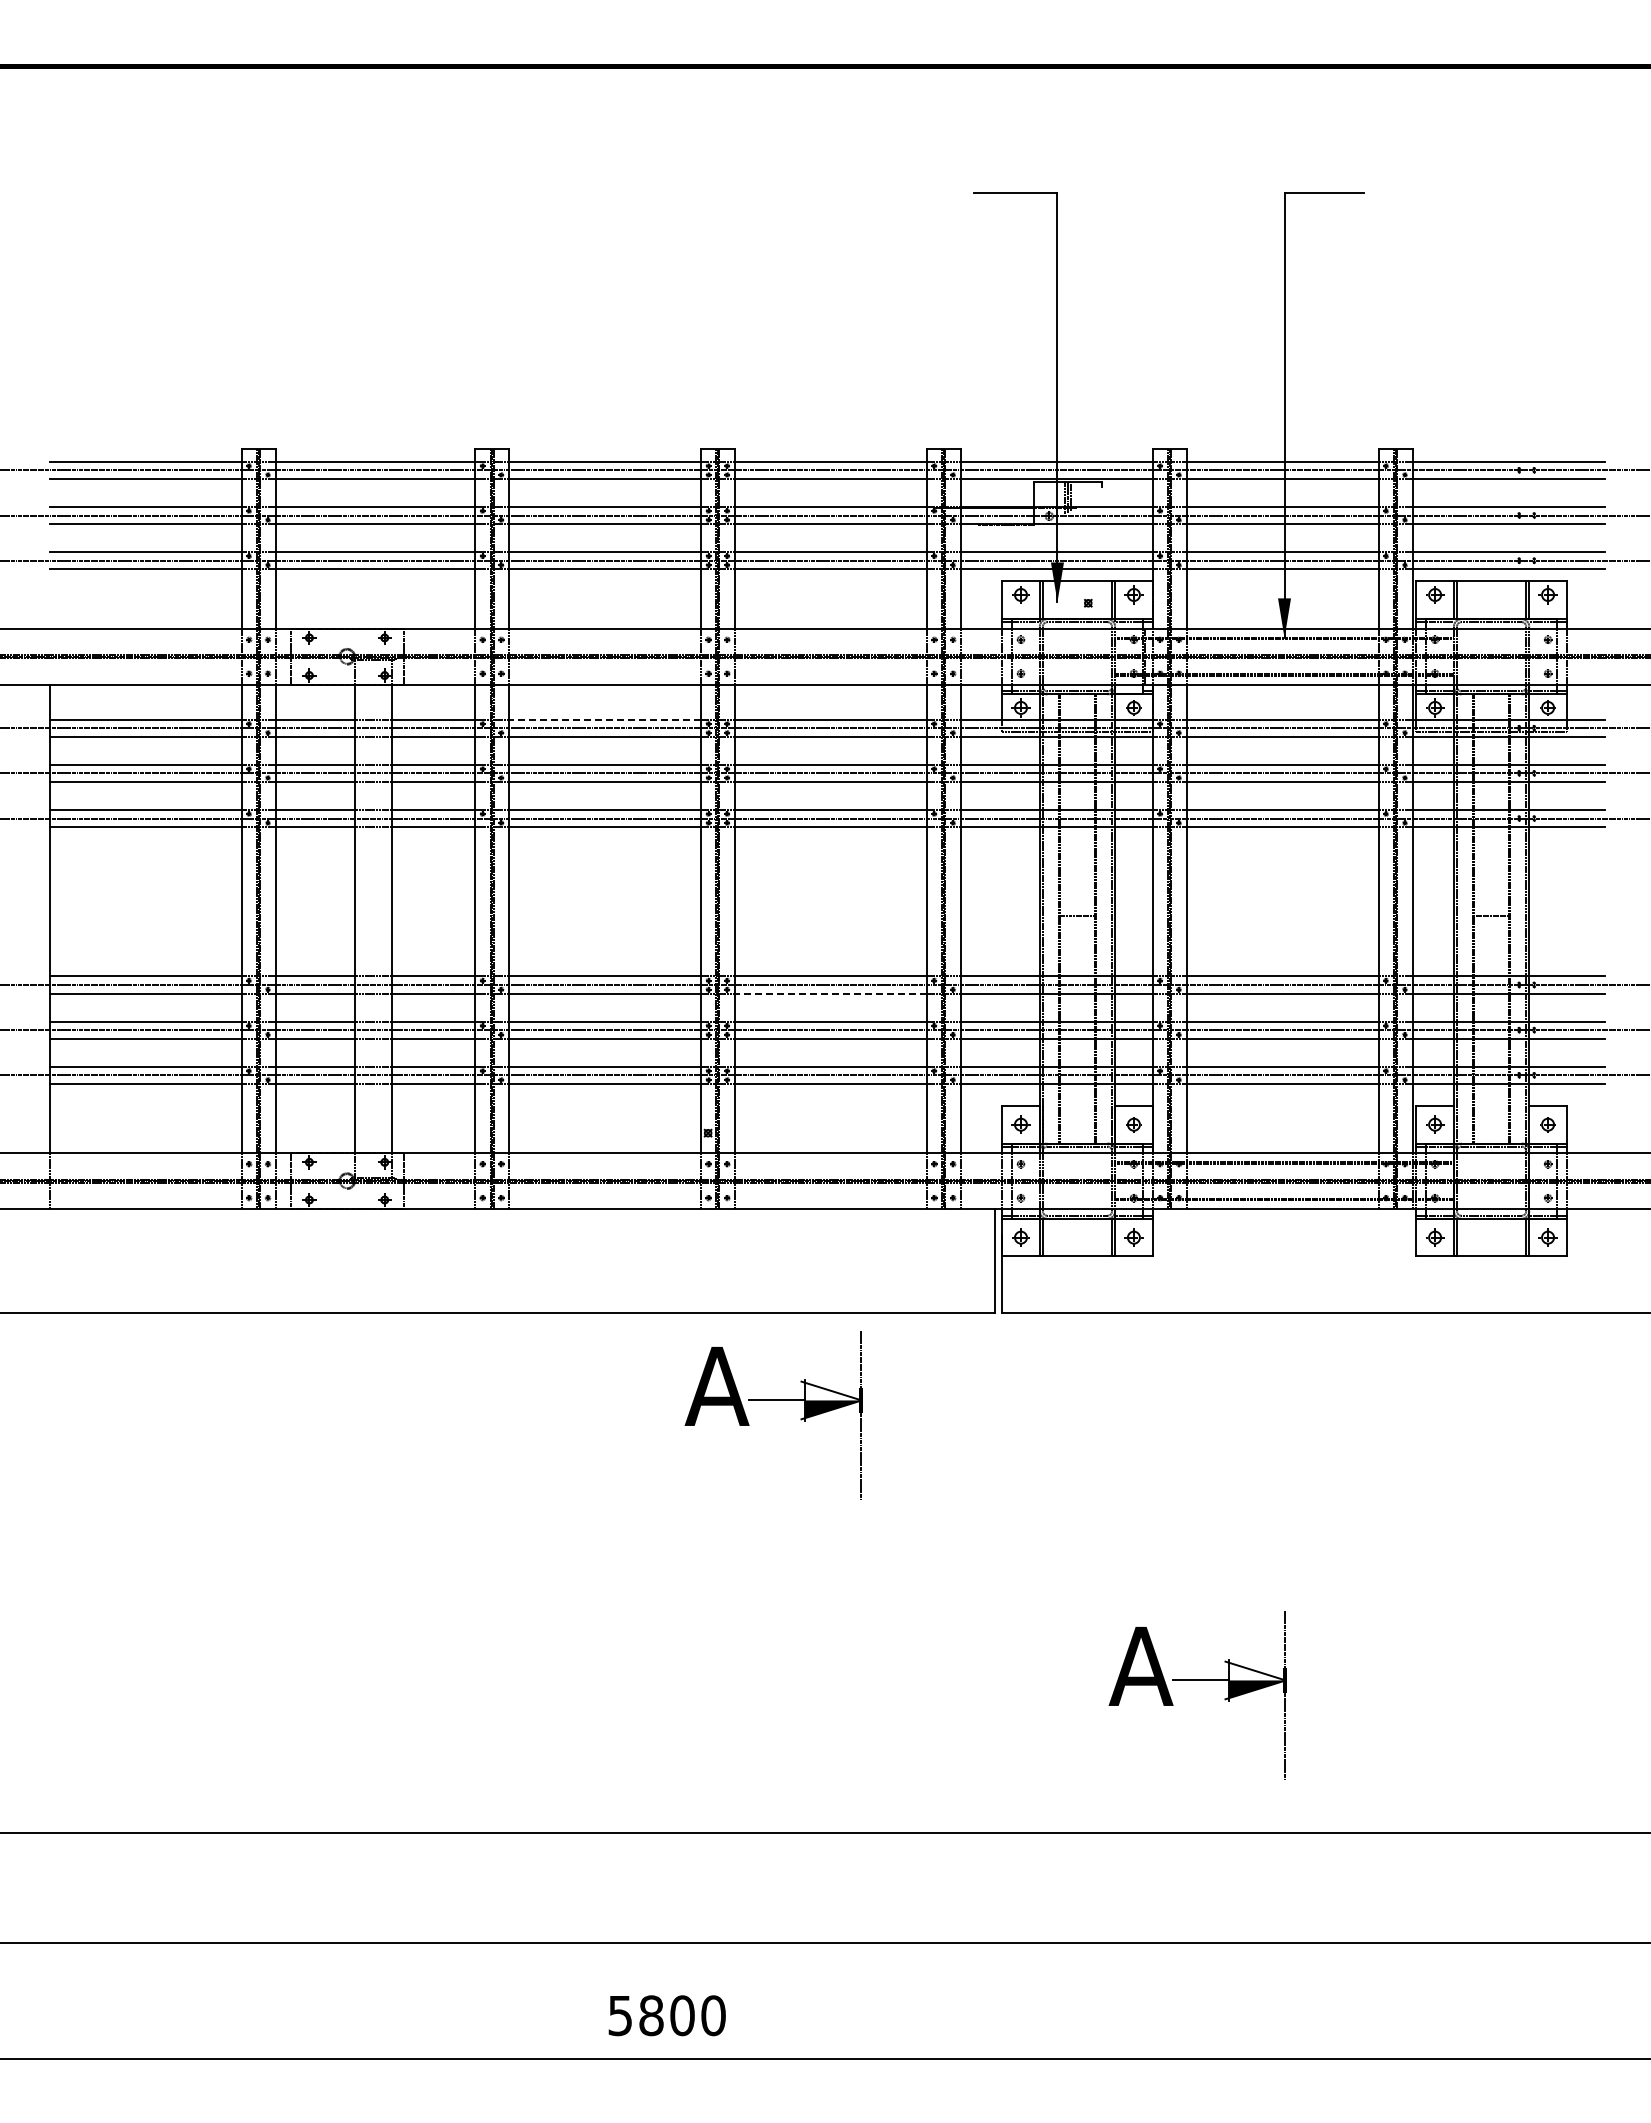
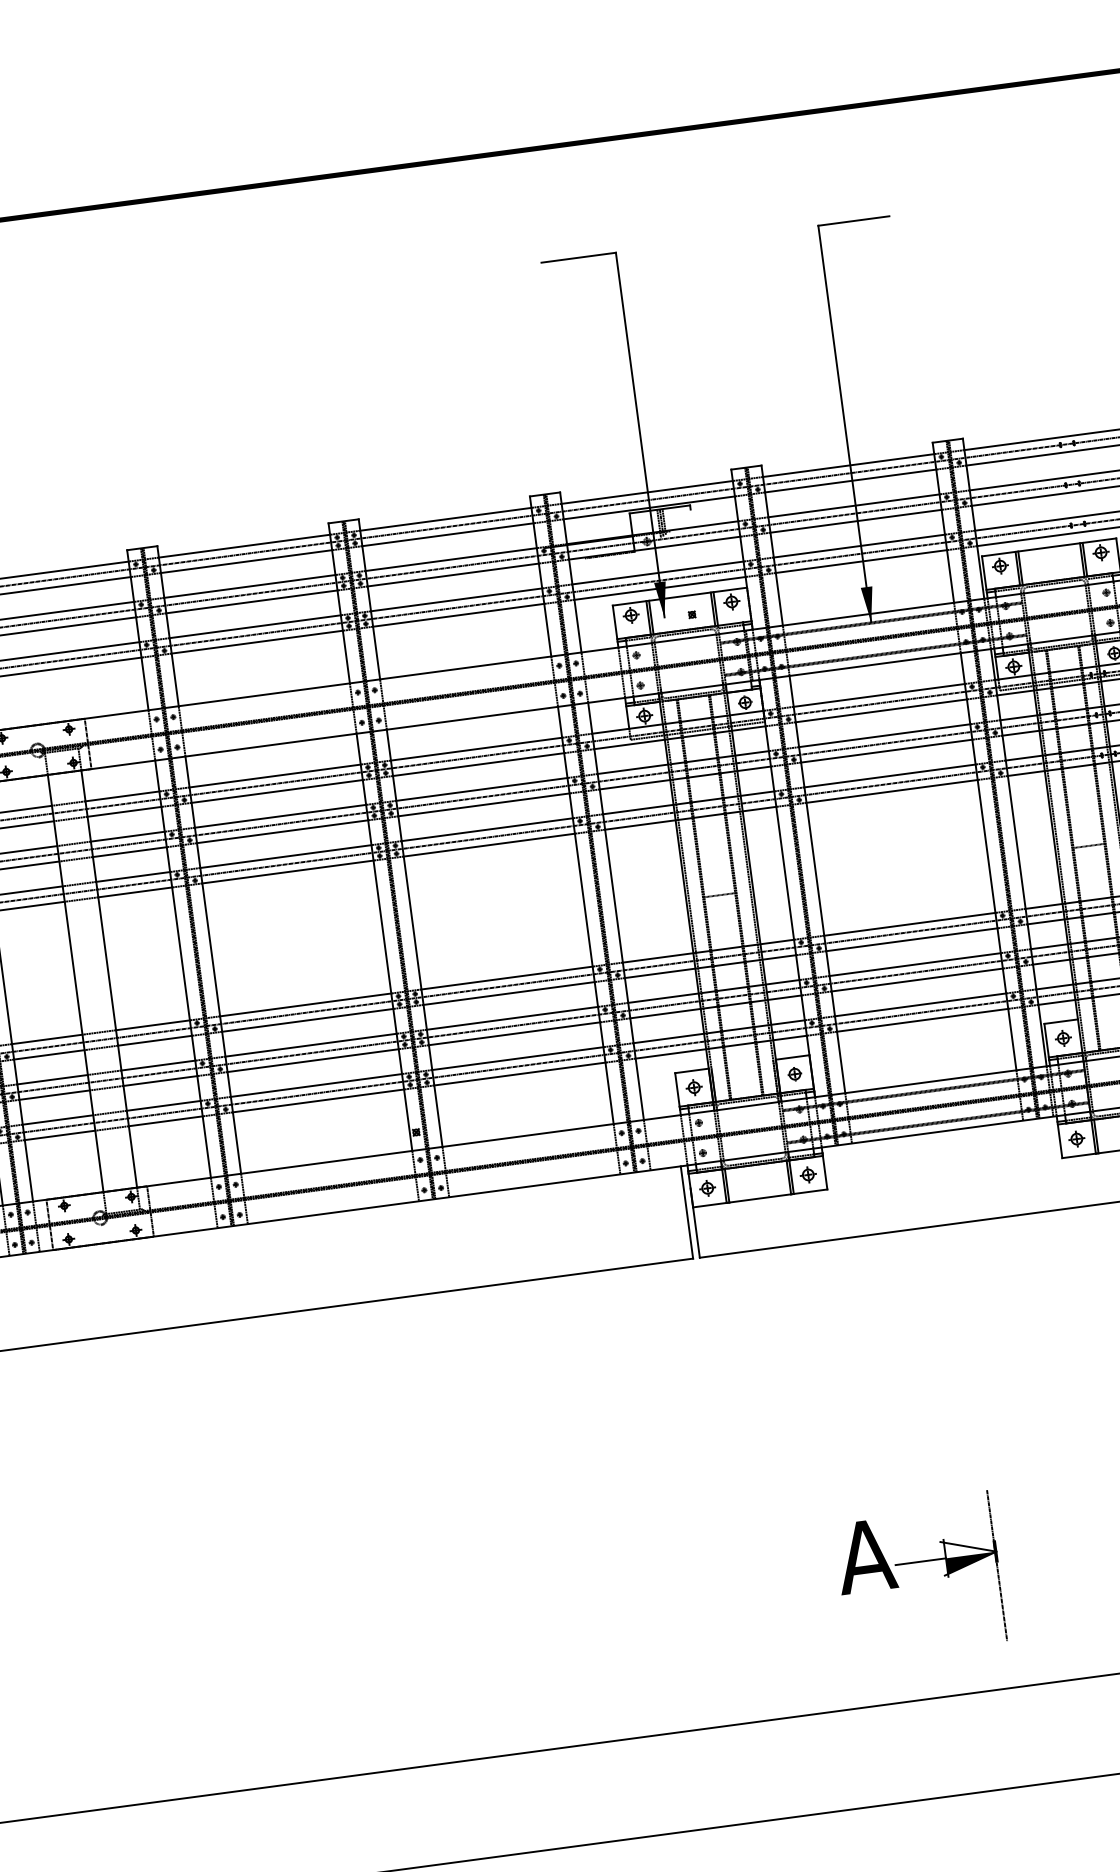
line: (604, 719) -> (274, 775), dashed -> solid
line: (830, 993) -> (508, 993), dashed -> solid
part: (773, 1400) -> (506, 1362), removed

